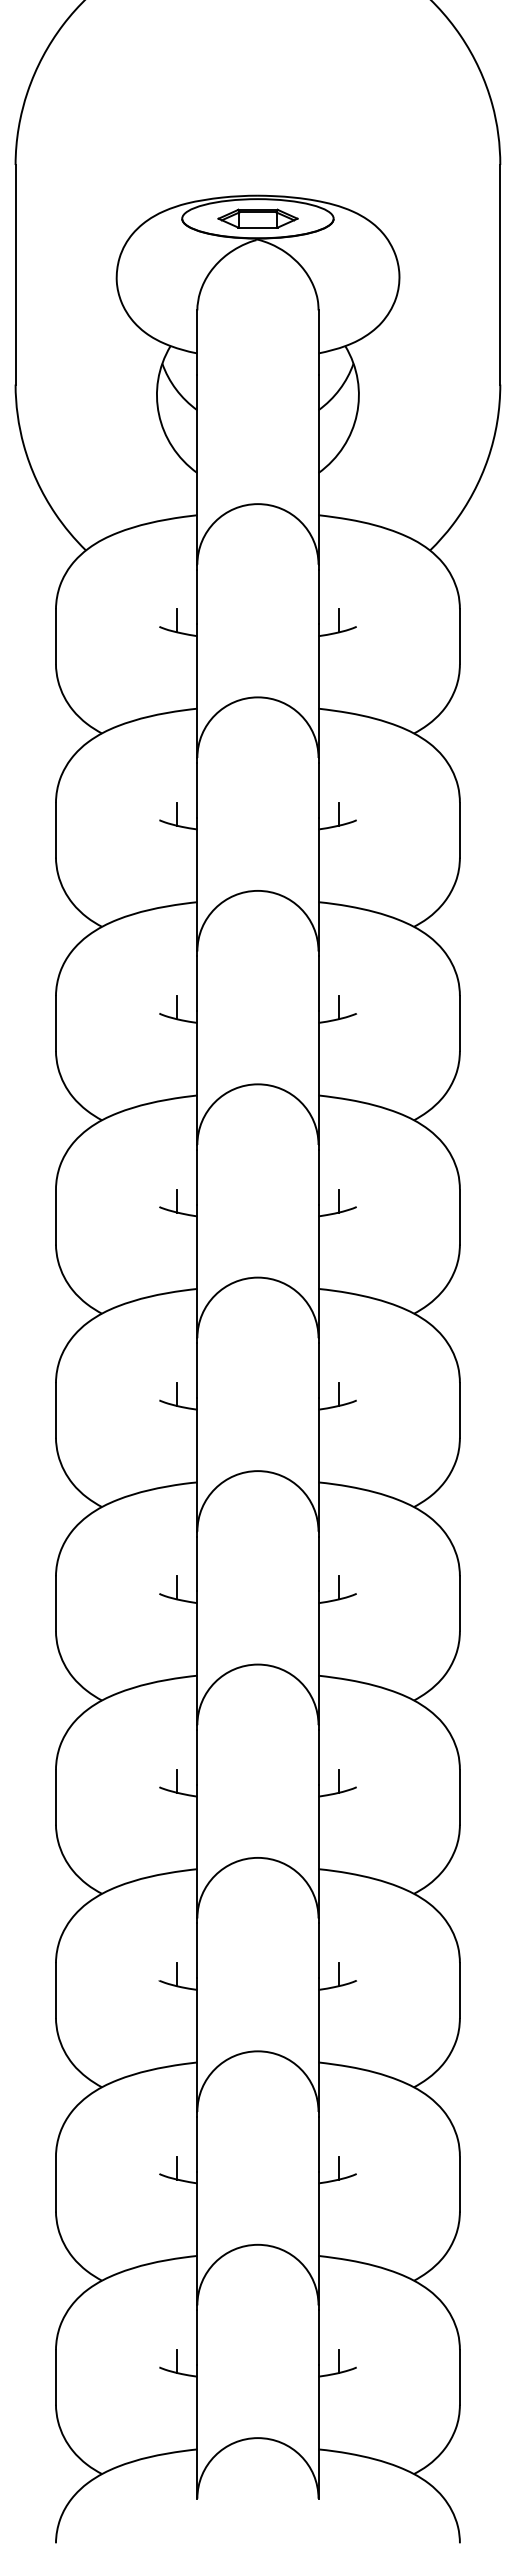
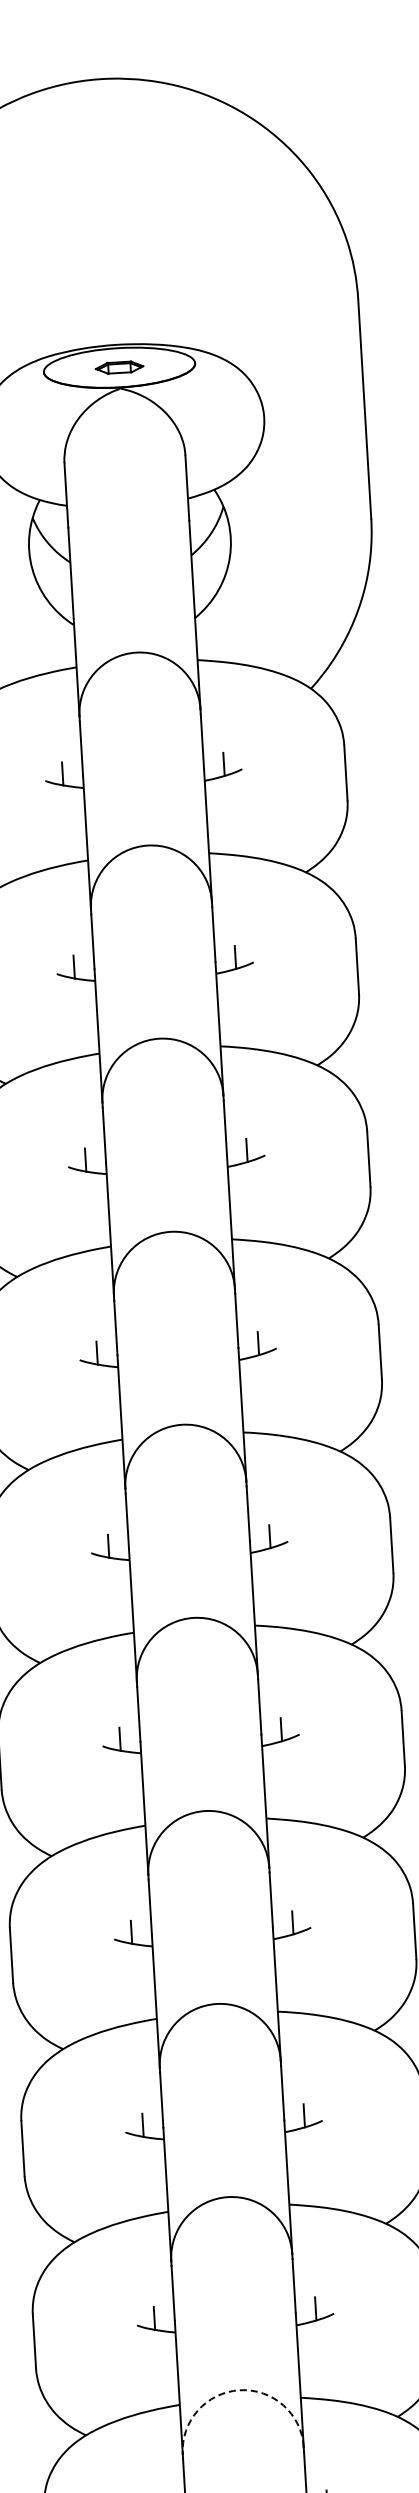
part: (257, 218) -> (119, 367), size x0.6
arc: (257, 2244) -> (239, 2389), solid -> dashed

